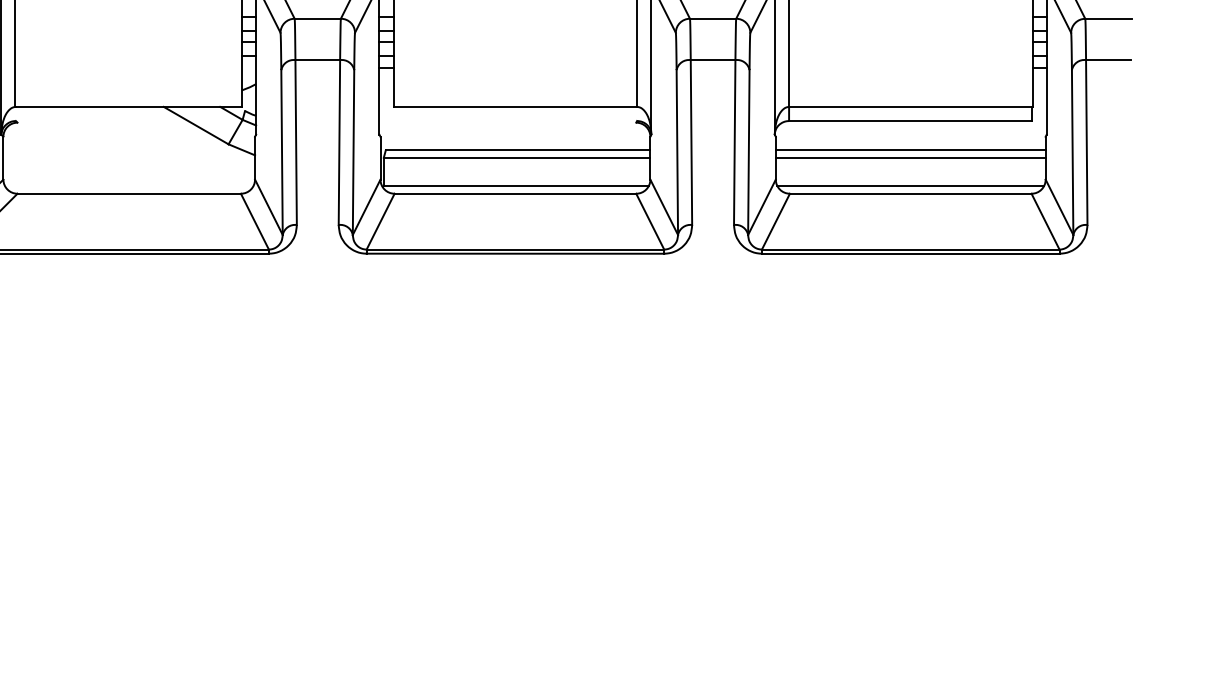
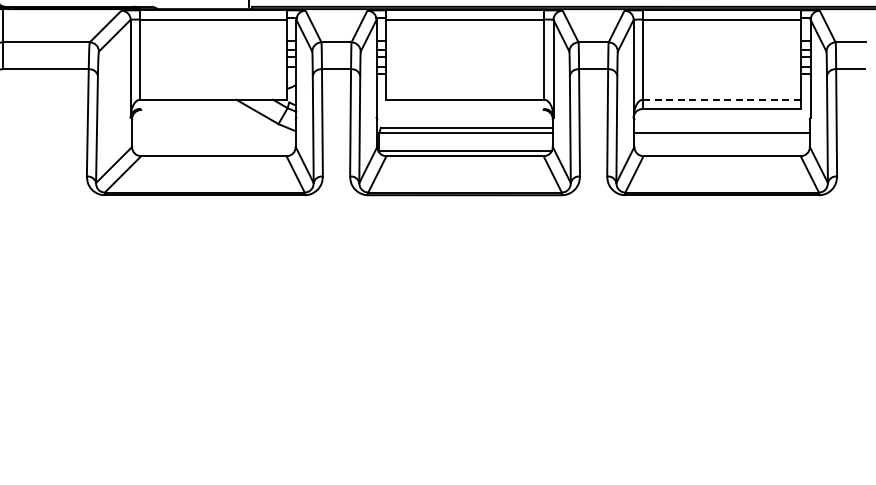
line: (911, 106) -> (722, 99), solid -> dashed
line: (909, 149) -> (721, 127), removed
line: (909, 186) -> (721, 151), removed

